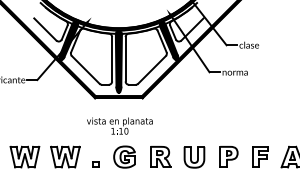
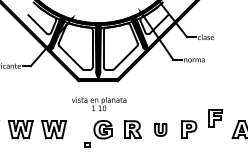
part: (260, 156) -> (215, 117), moved
part: (194, 157) -> (160, 130), size x0.7
part: (95, 164) -> (86, 144), moved

